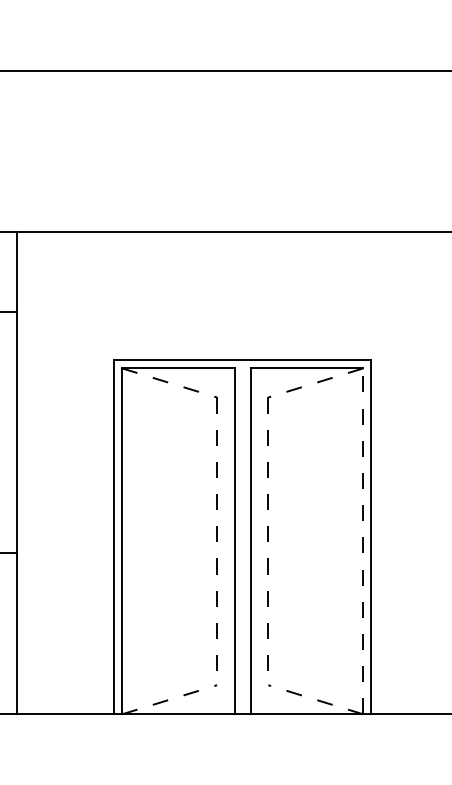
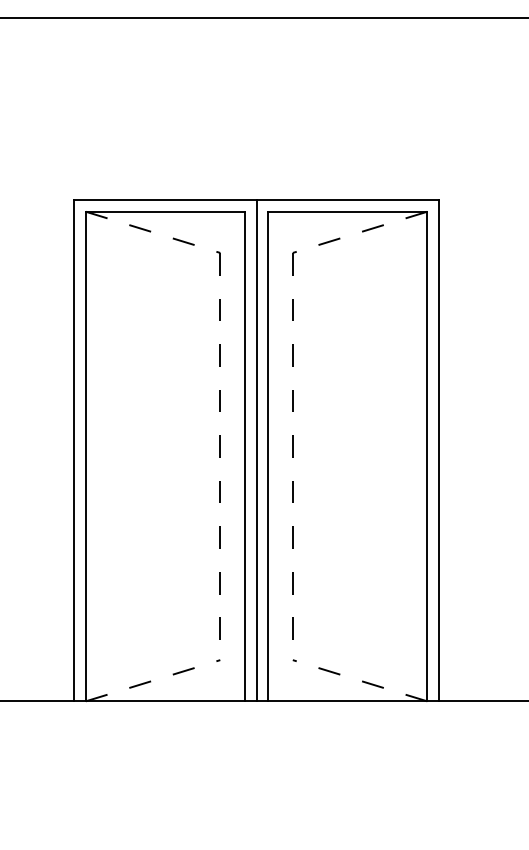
line: (242, 537) -> (256, 451), added
line: (363, 541) -> (427, 456), dashed -> solid

